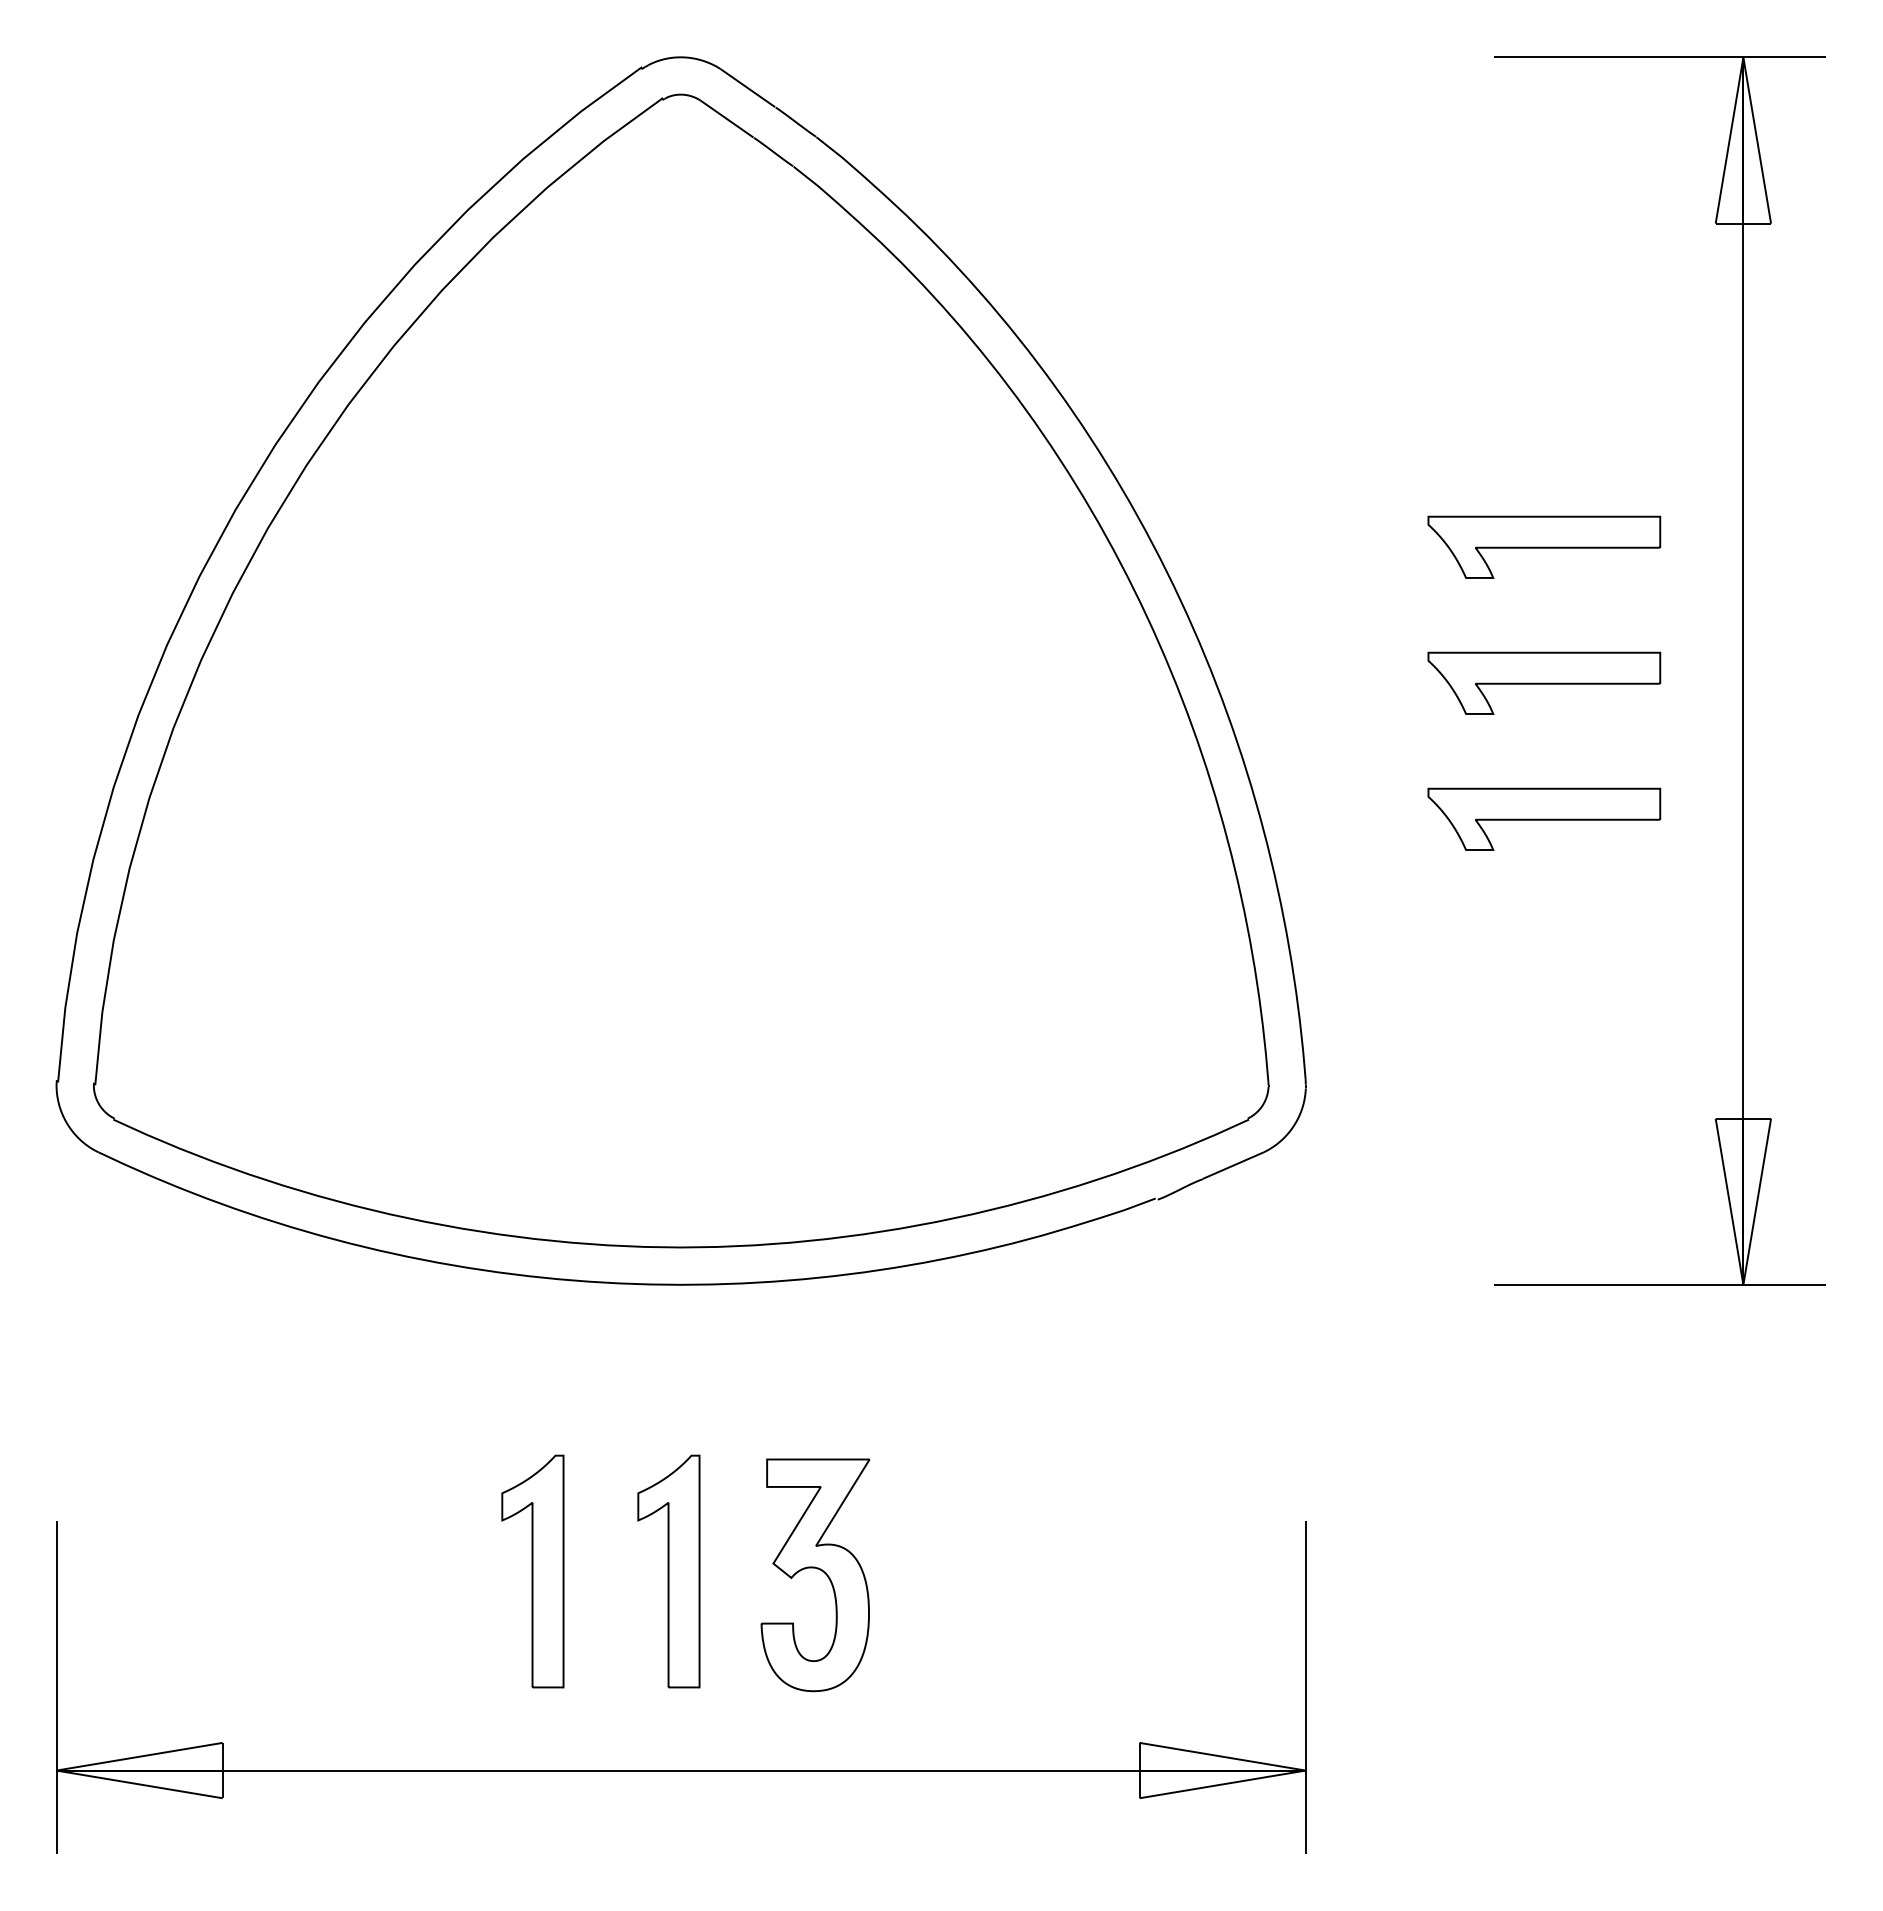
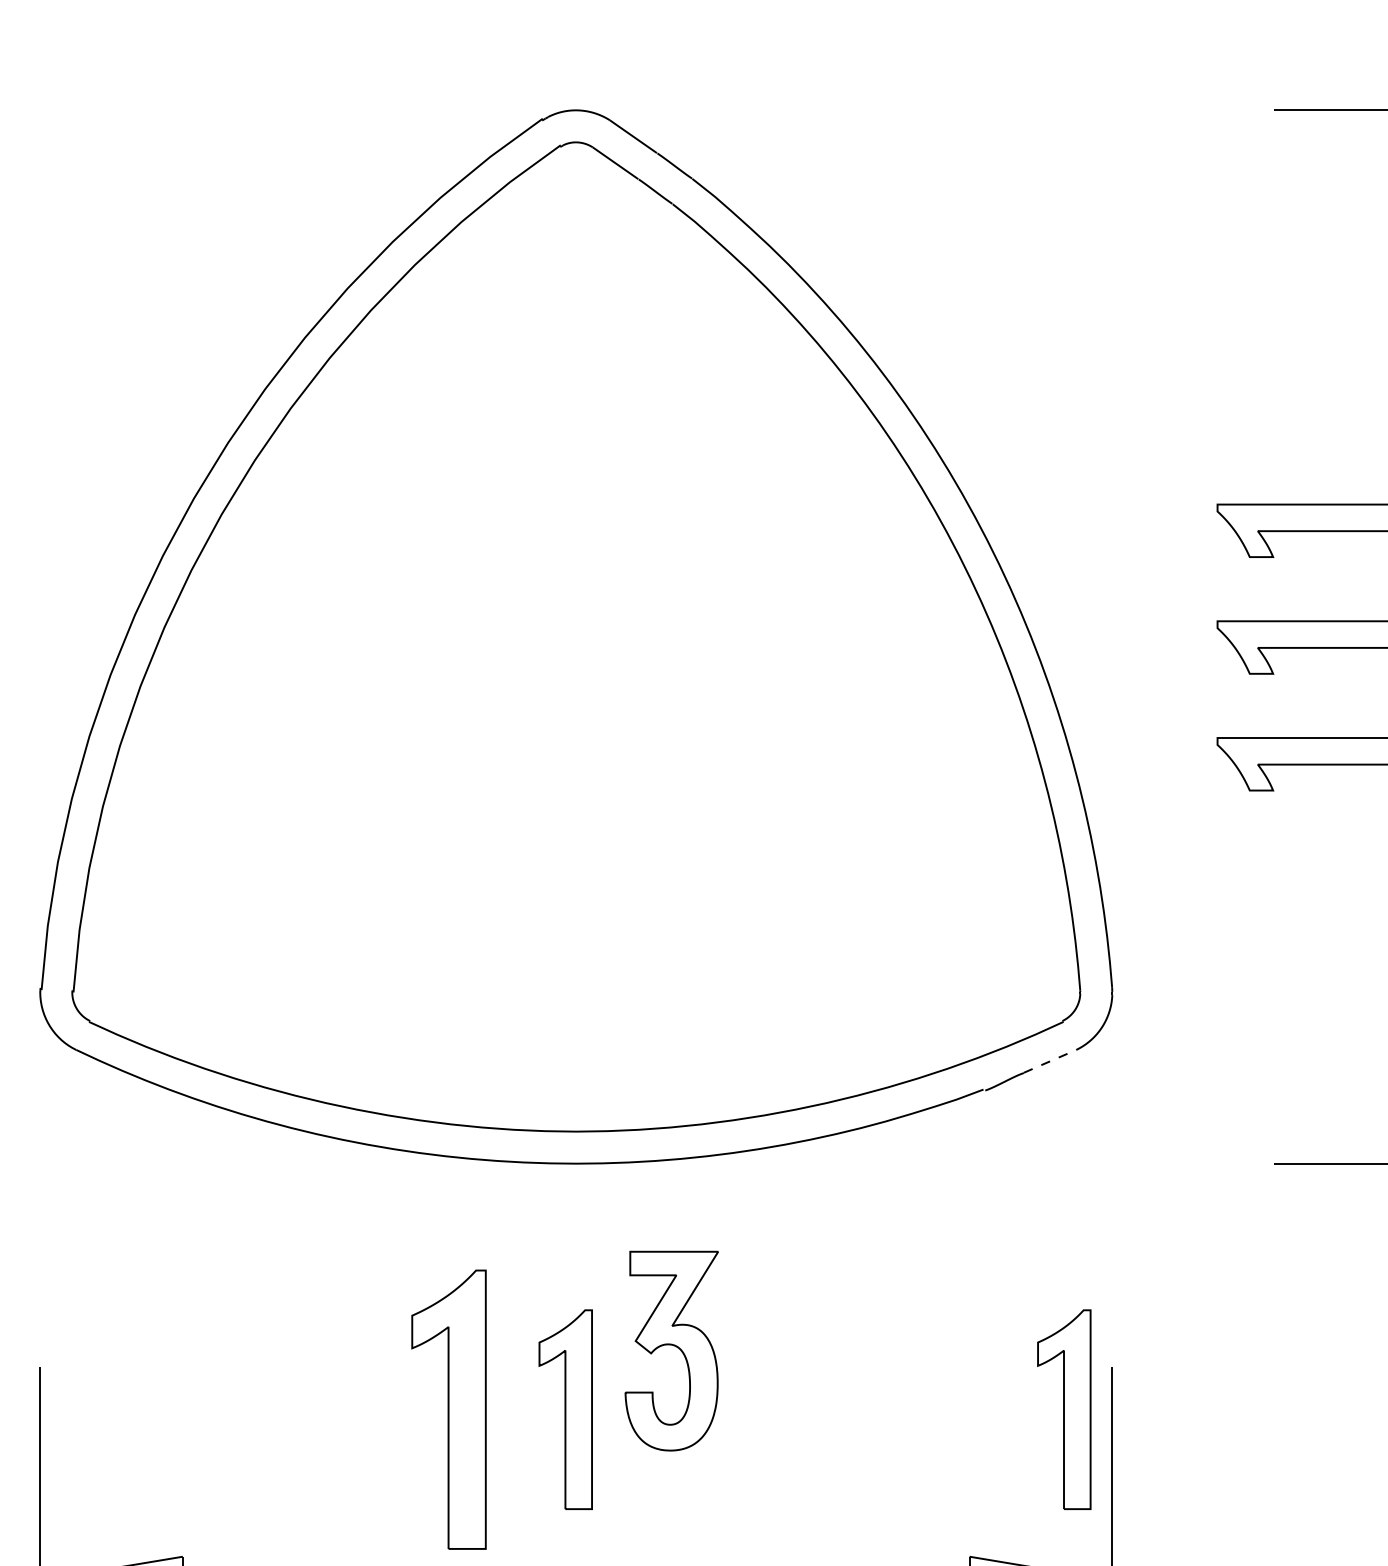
line: (1233, 1165) -> (1050, 1061), solid -> dashed
part: (817, 1569) -> (673, 1346), moved
part: (532, 1571) -> (448, 1409), size x1.4
part: (1249, 1571) -> (1063, 1409), added

